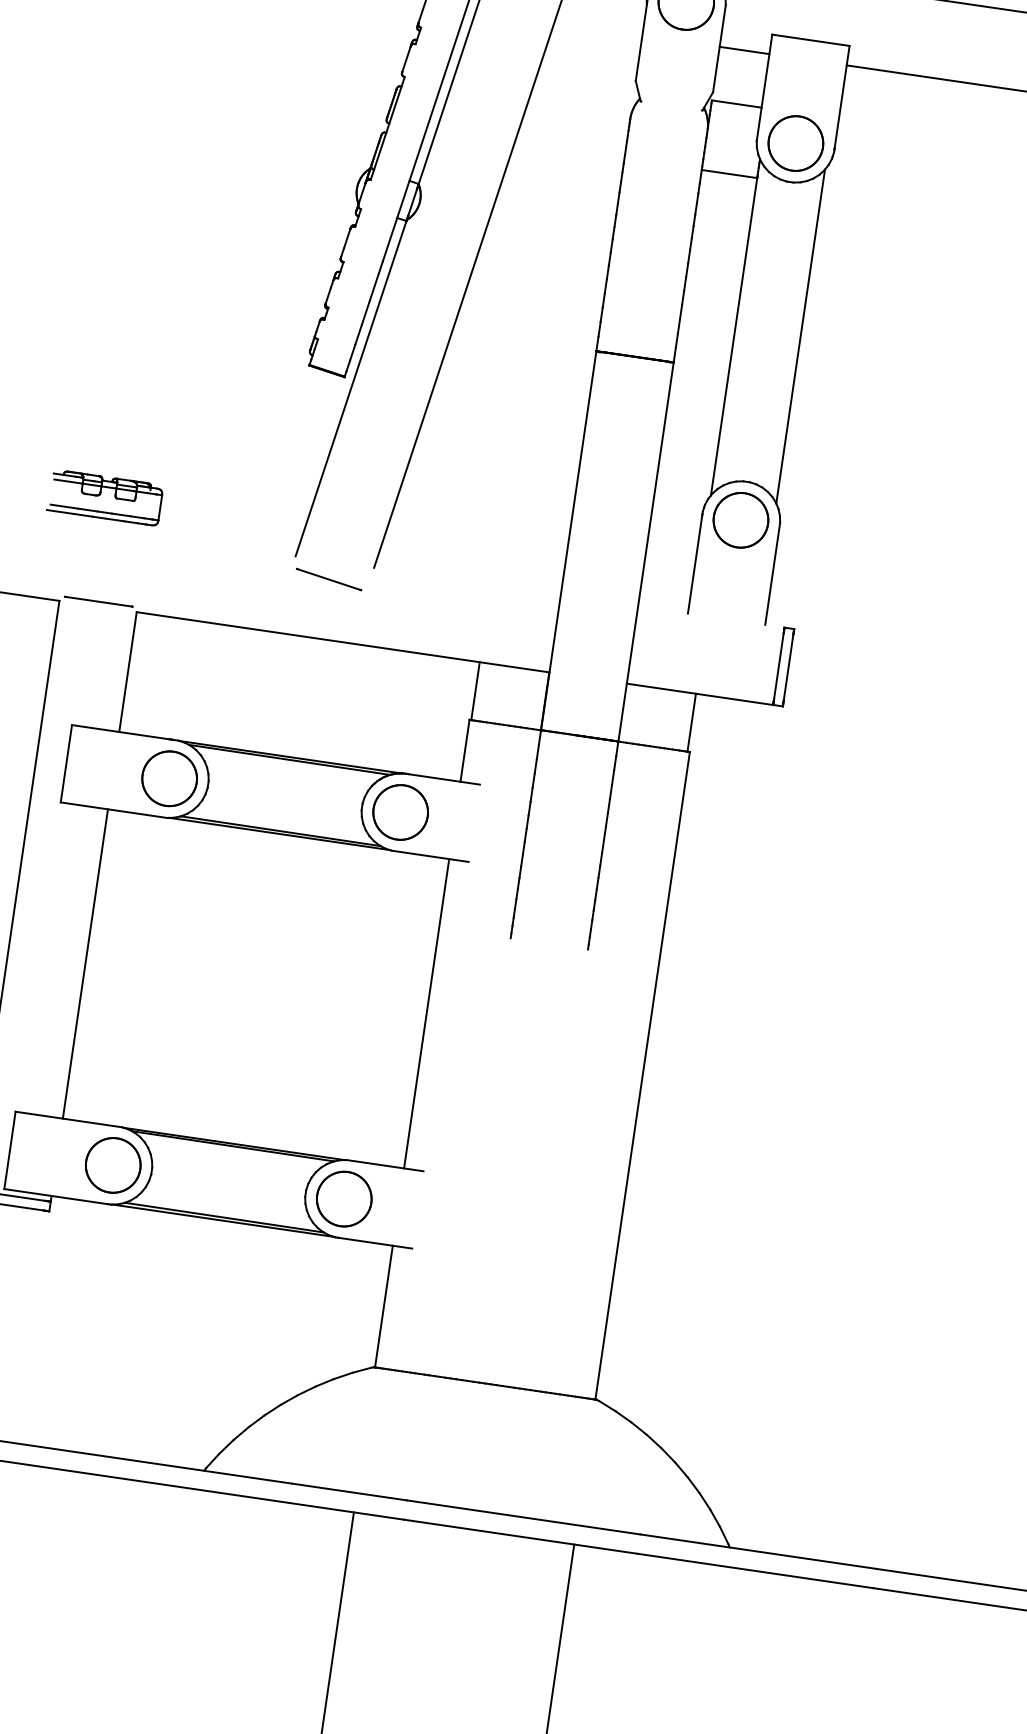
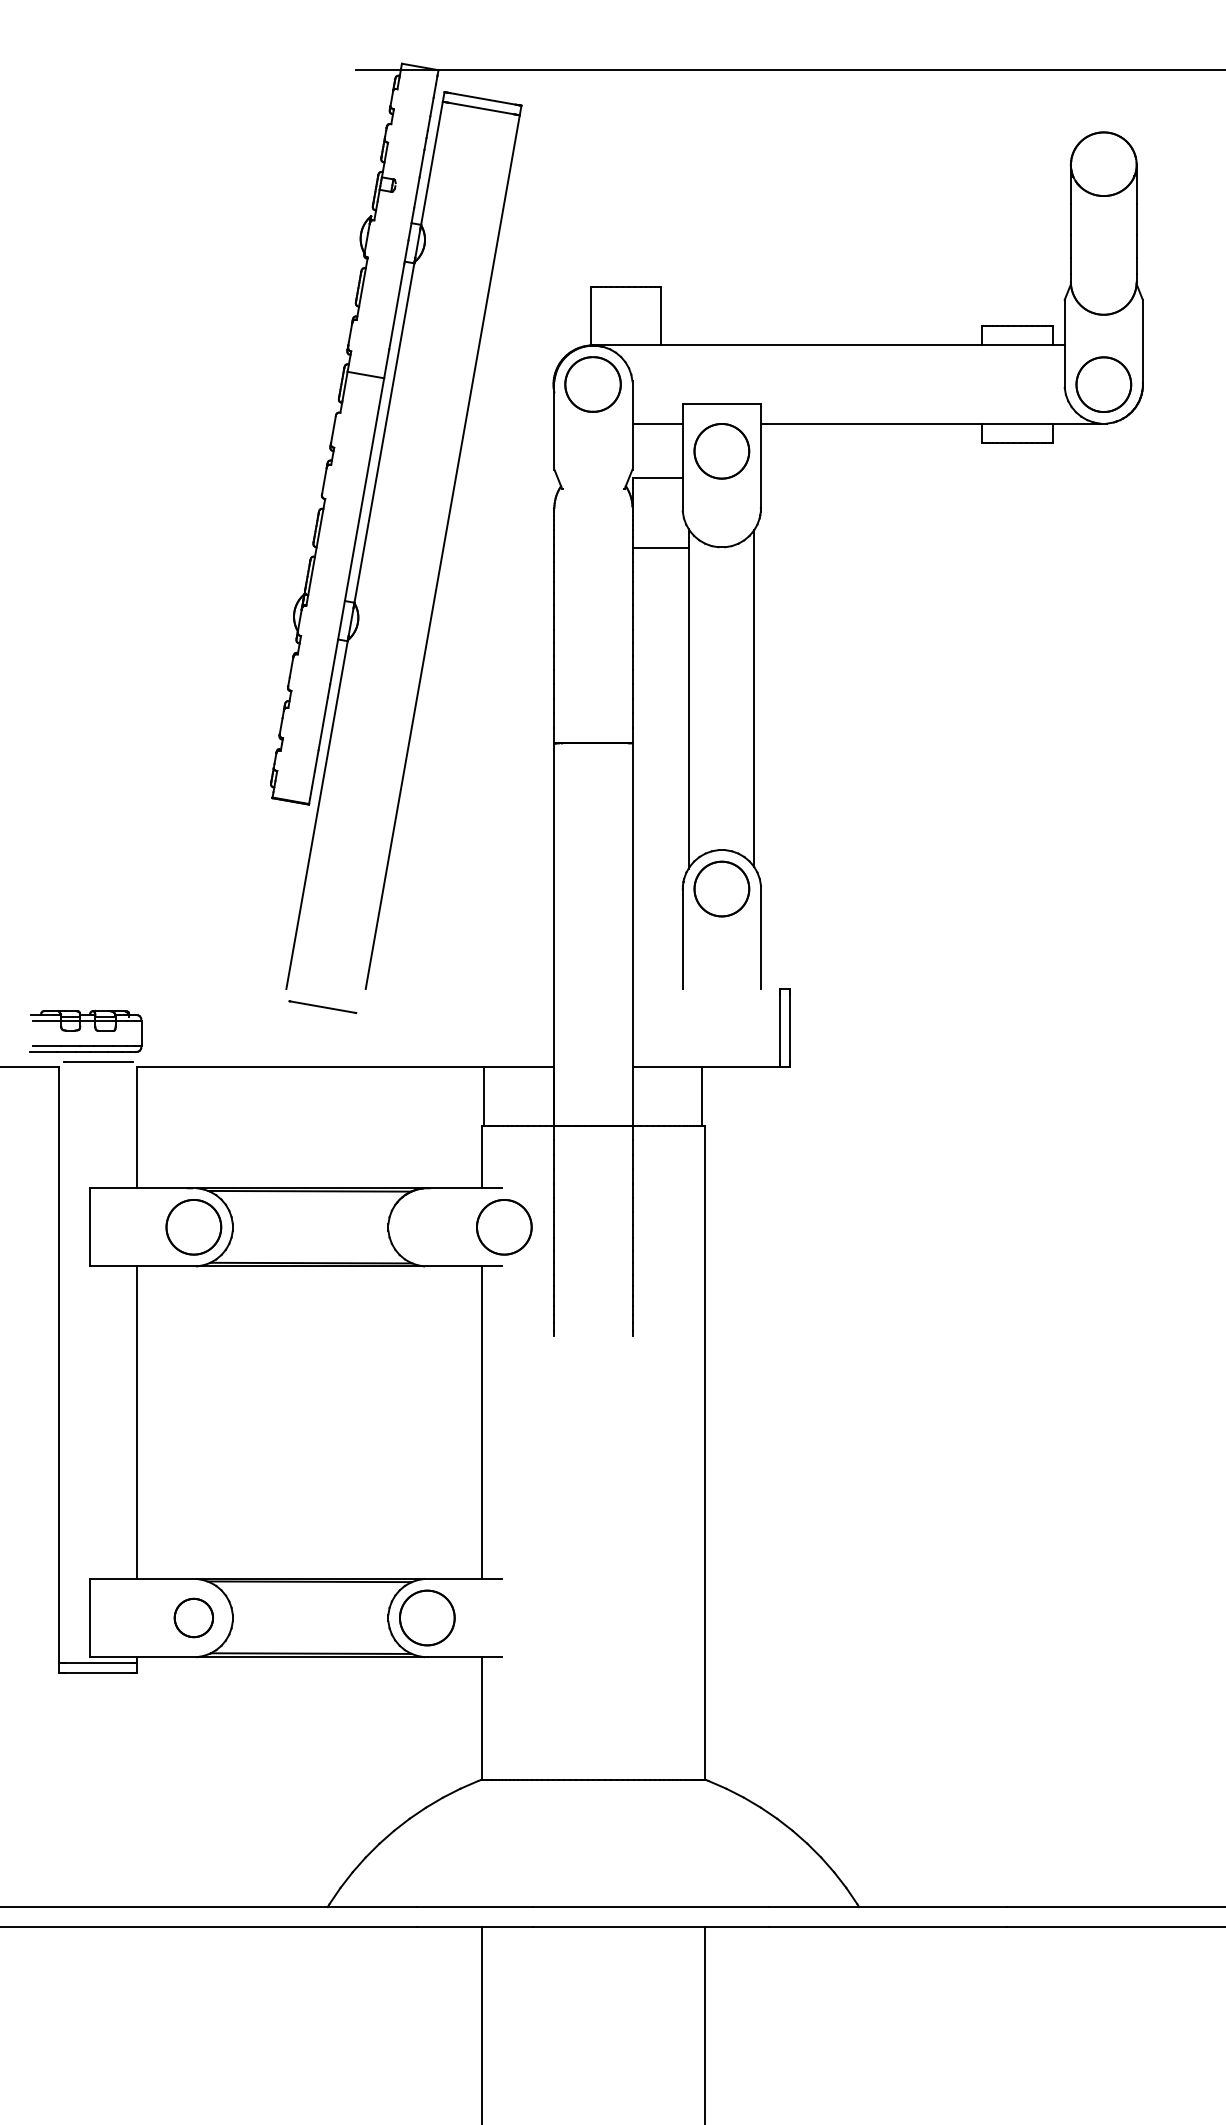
part: (795, 143) -> (721, 451), moved
part: (105, 497) -> (85, 1031), moved
part: (400, 812) -> (504, 1227), moved
part: (112, 1164) -> (193, 1617), size x0.7

